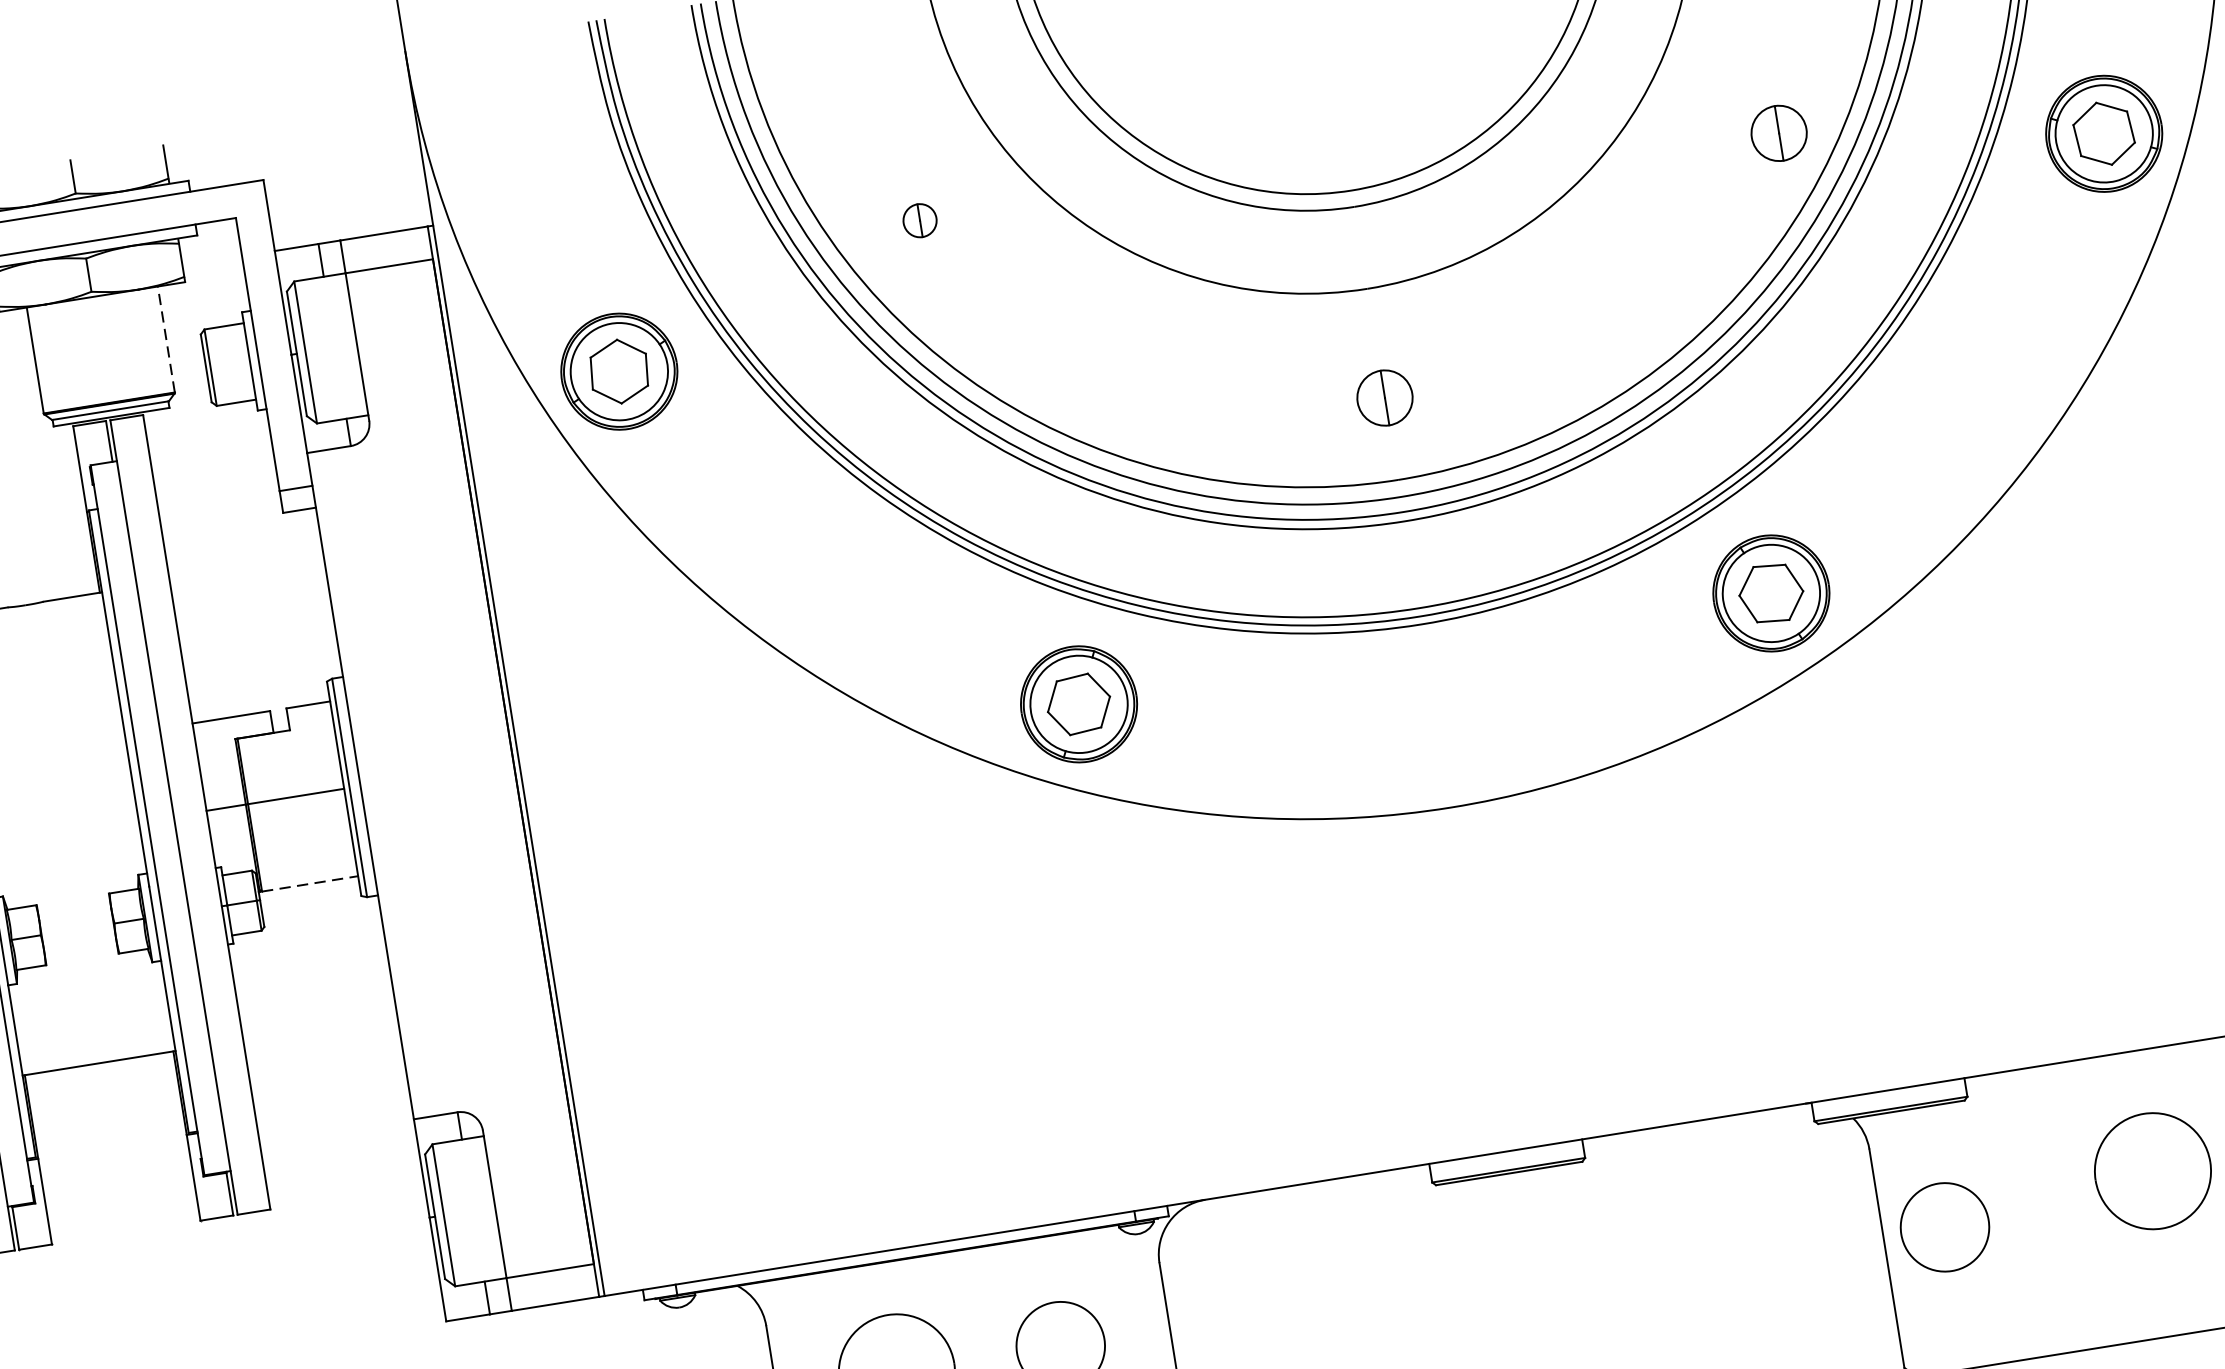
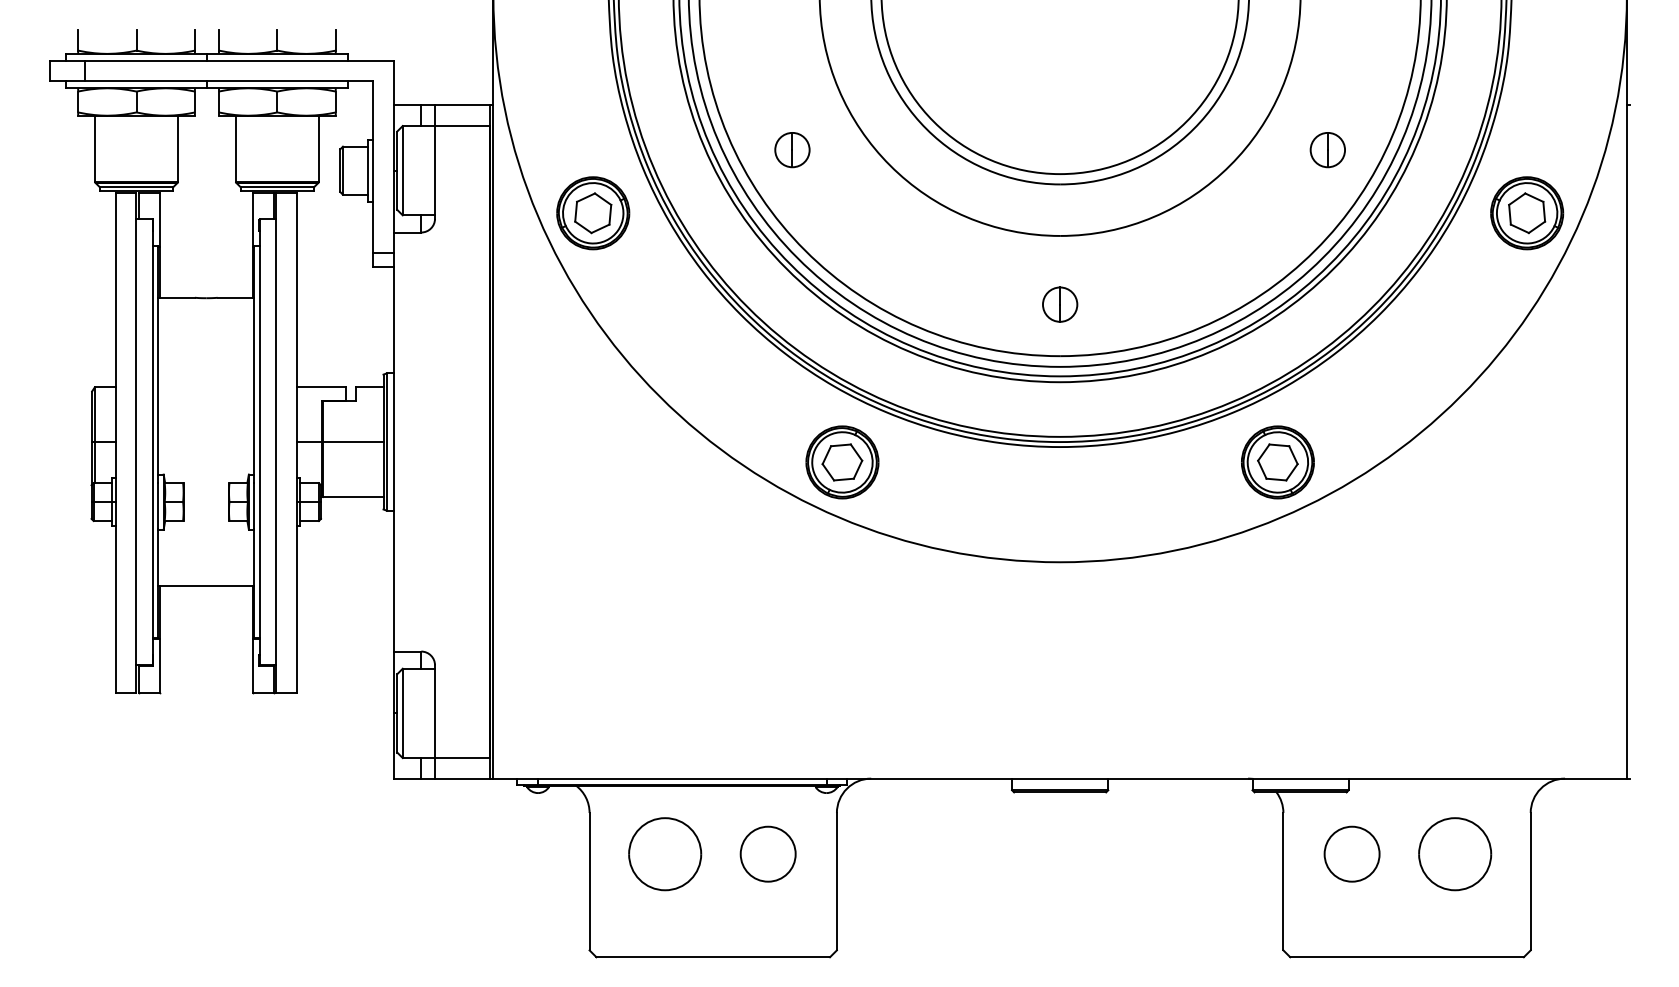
part: (1778, 134) -> (1327, 150), moved
part: (920, 221) -> (792, 150), size x1.67
line: (166, 338) -> (318, 148), dashed -> solid
line: (310, 884) -> (353, 497), dashed -> solid
circle: (1943, 1226) -> (1351, 853), moved

